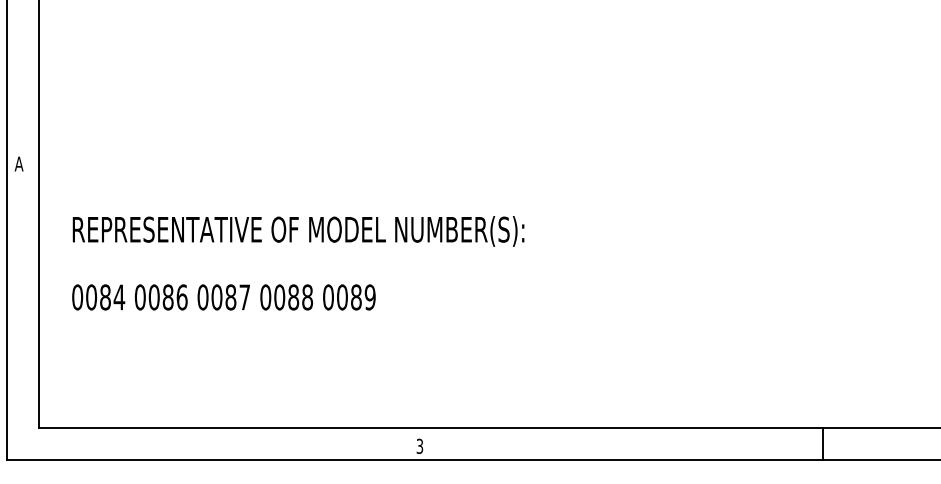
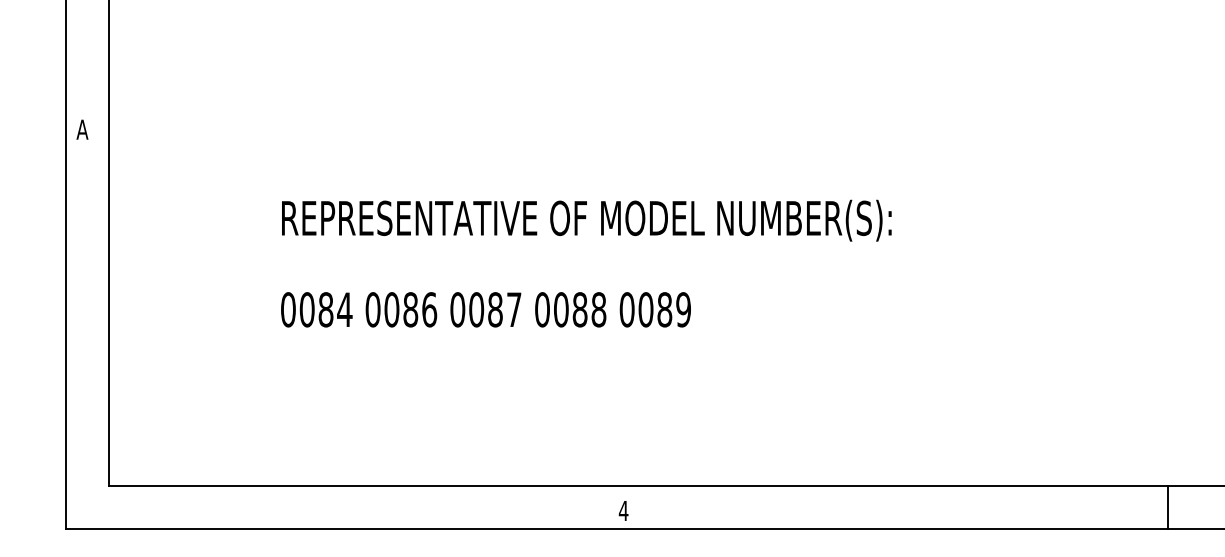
text: (298, 263) -> (586, 263), moved
text: (419, 445) -> (623, 509), 3 -> 4

